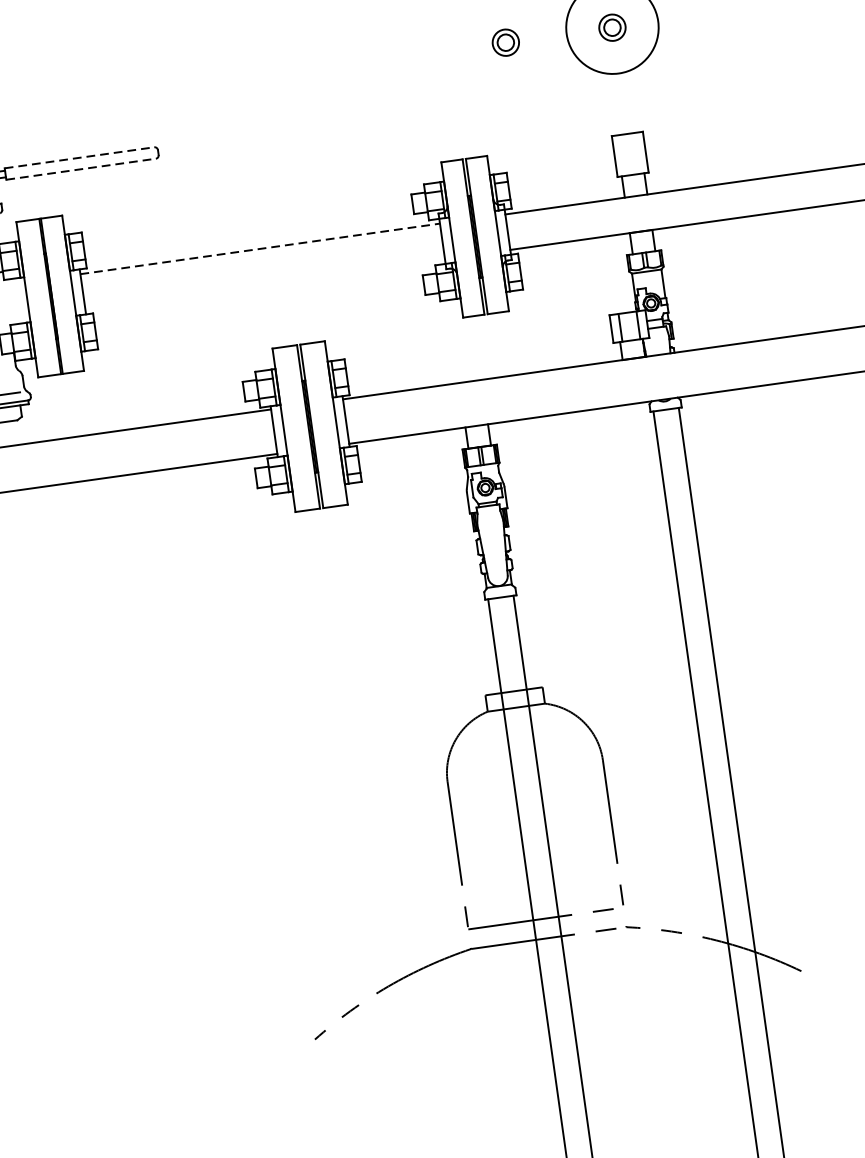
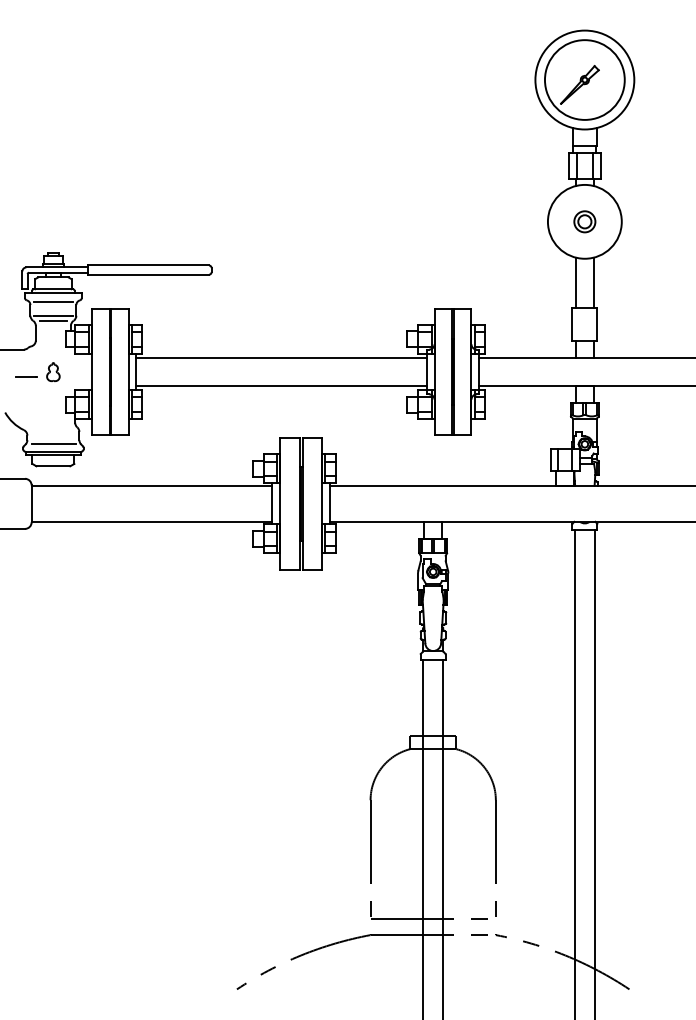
part: (505, 42) -> (498, 221), removed
line: (633, 101) -> (593, 282), added
line: (611, 104) -> (575, 282), added
line: (80, 157) -> (149, 265), dashed -> solid
line: (82, 168) -> (149, 274), dashed -> solid
line: (261, 248) -> (282, 357), dashed -> solid
line: (265, 284) -> (281, 386), added

